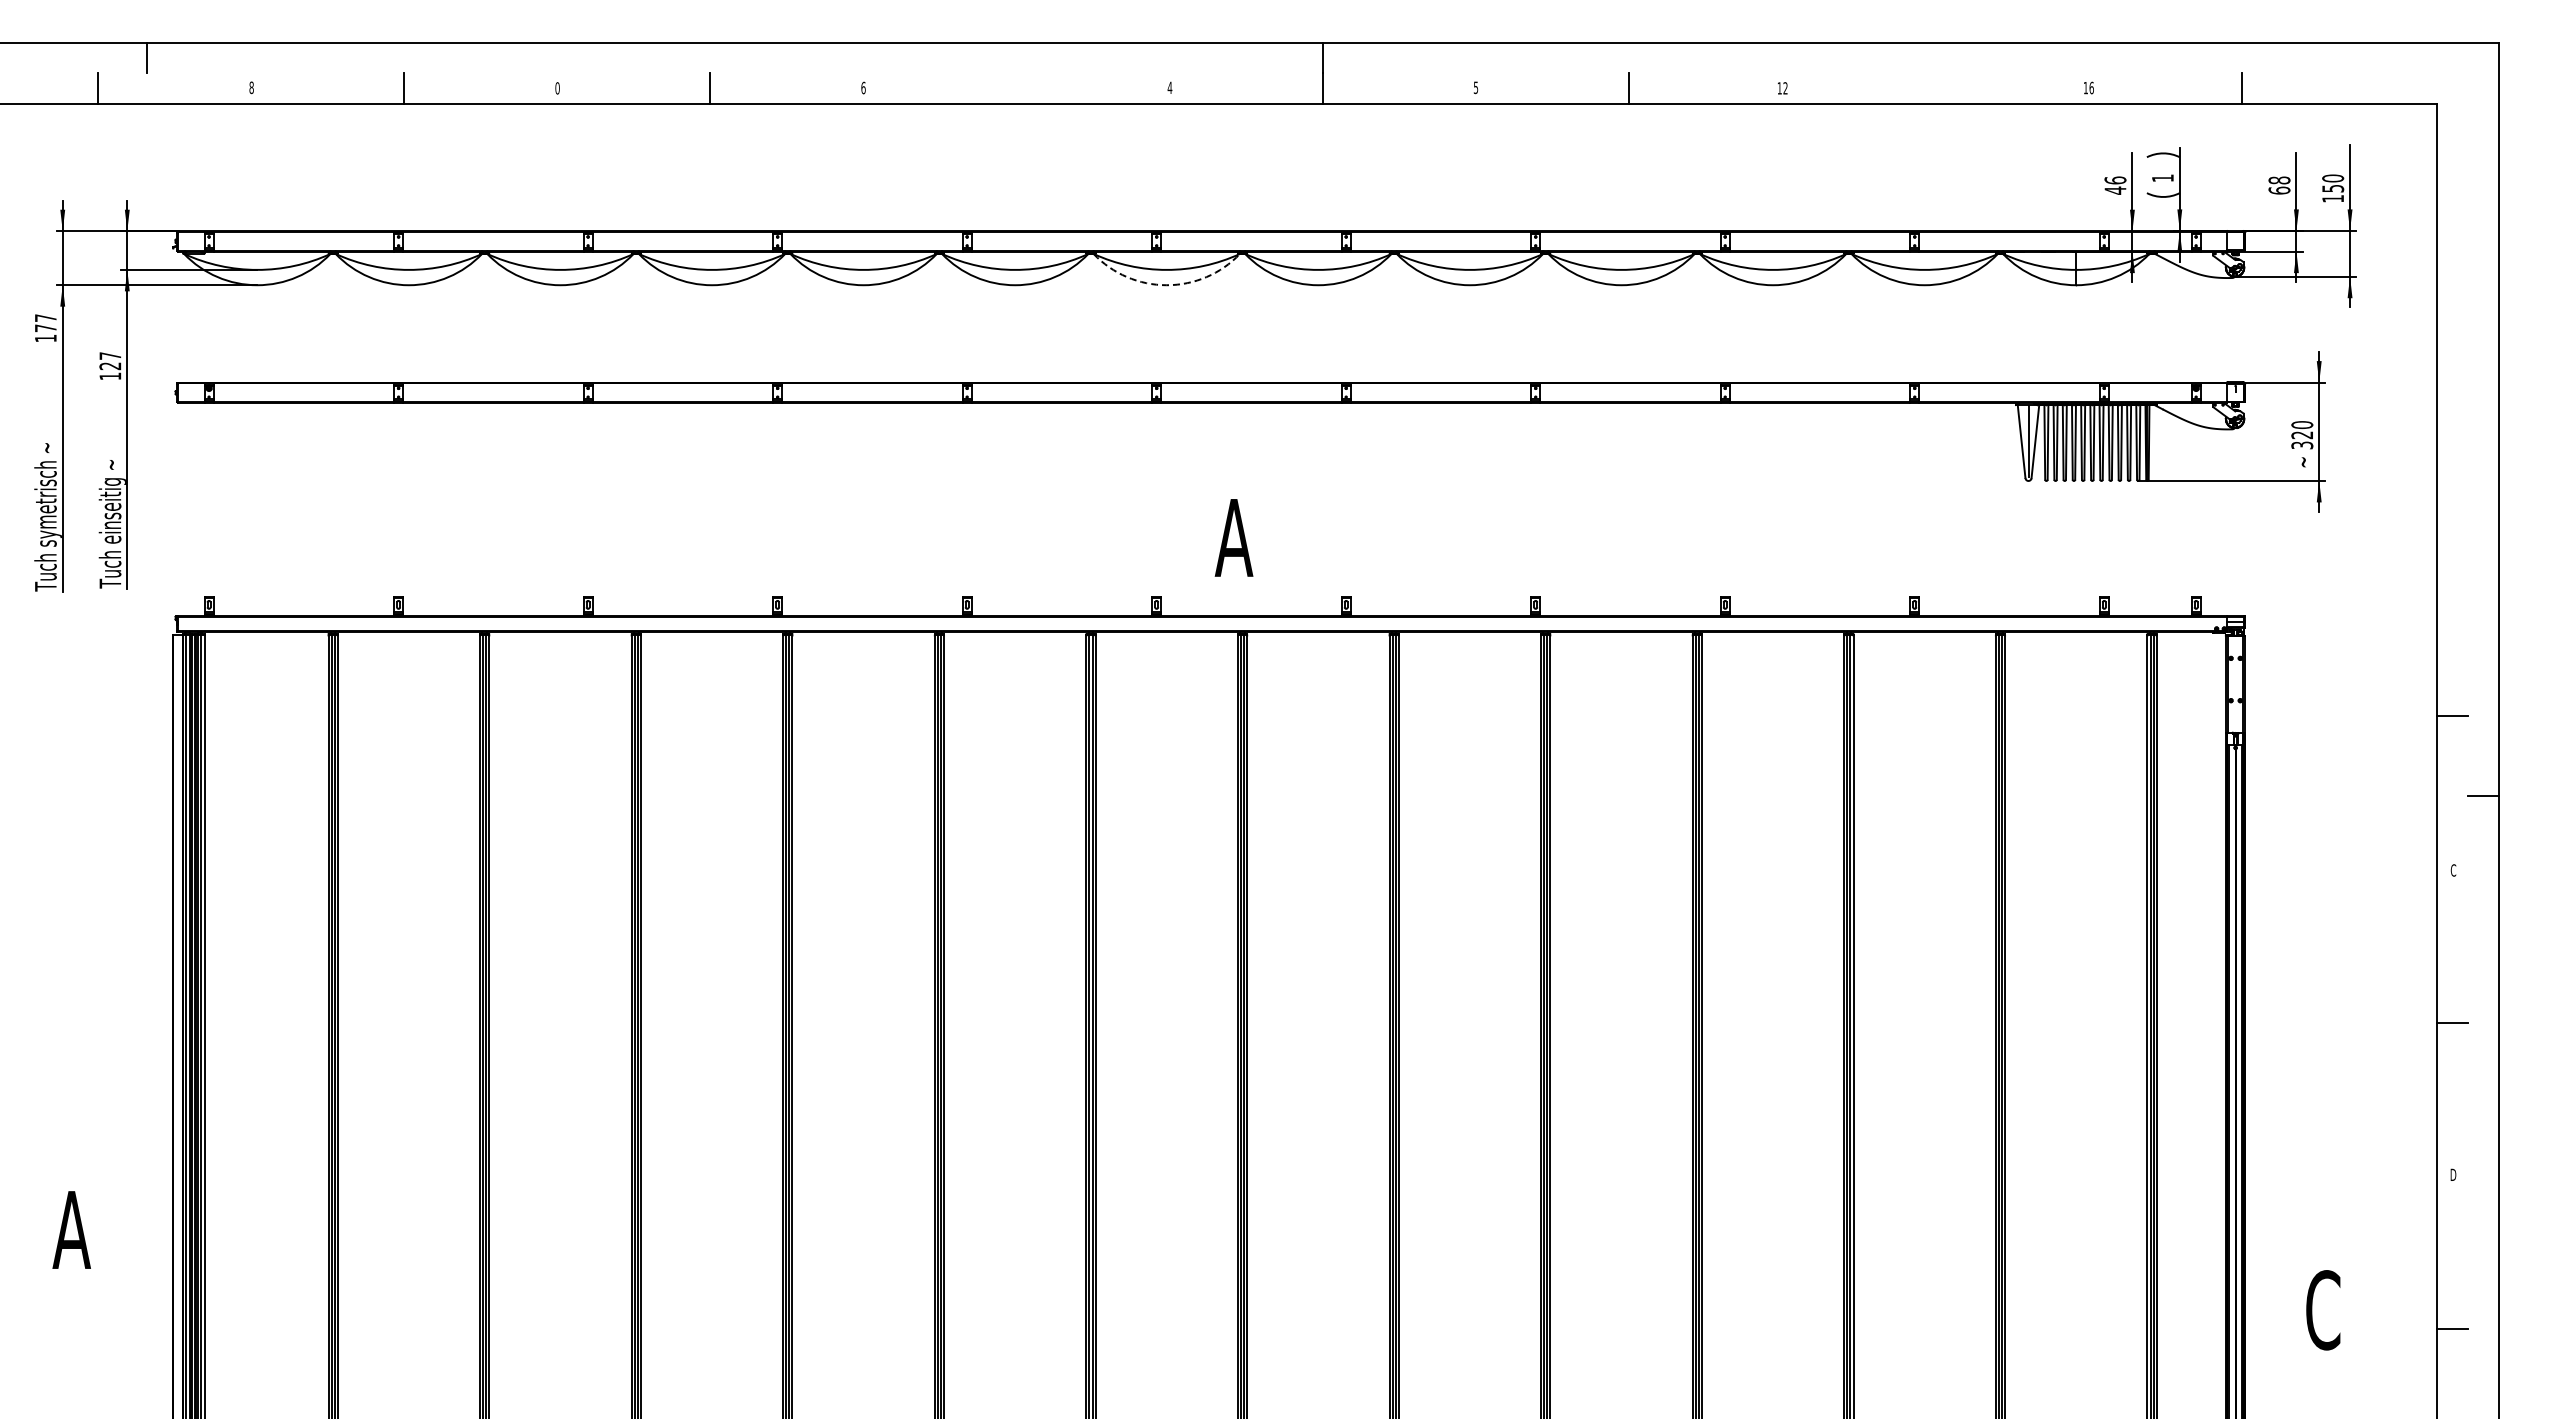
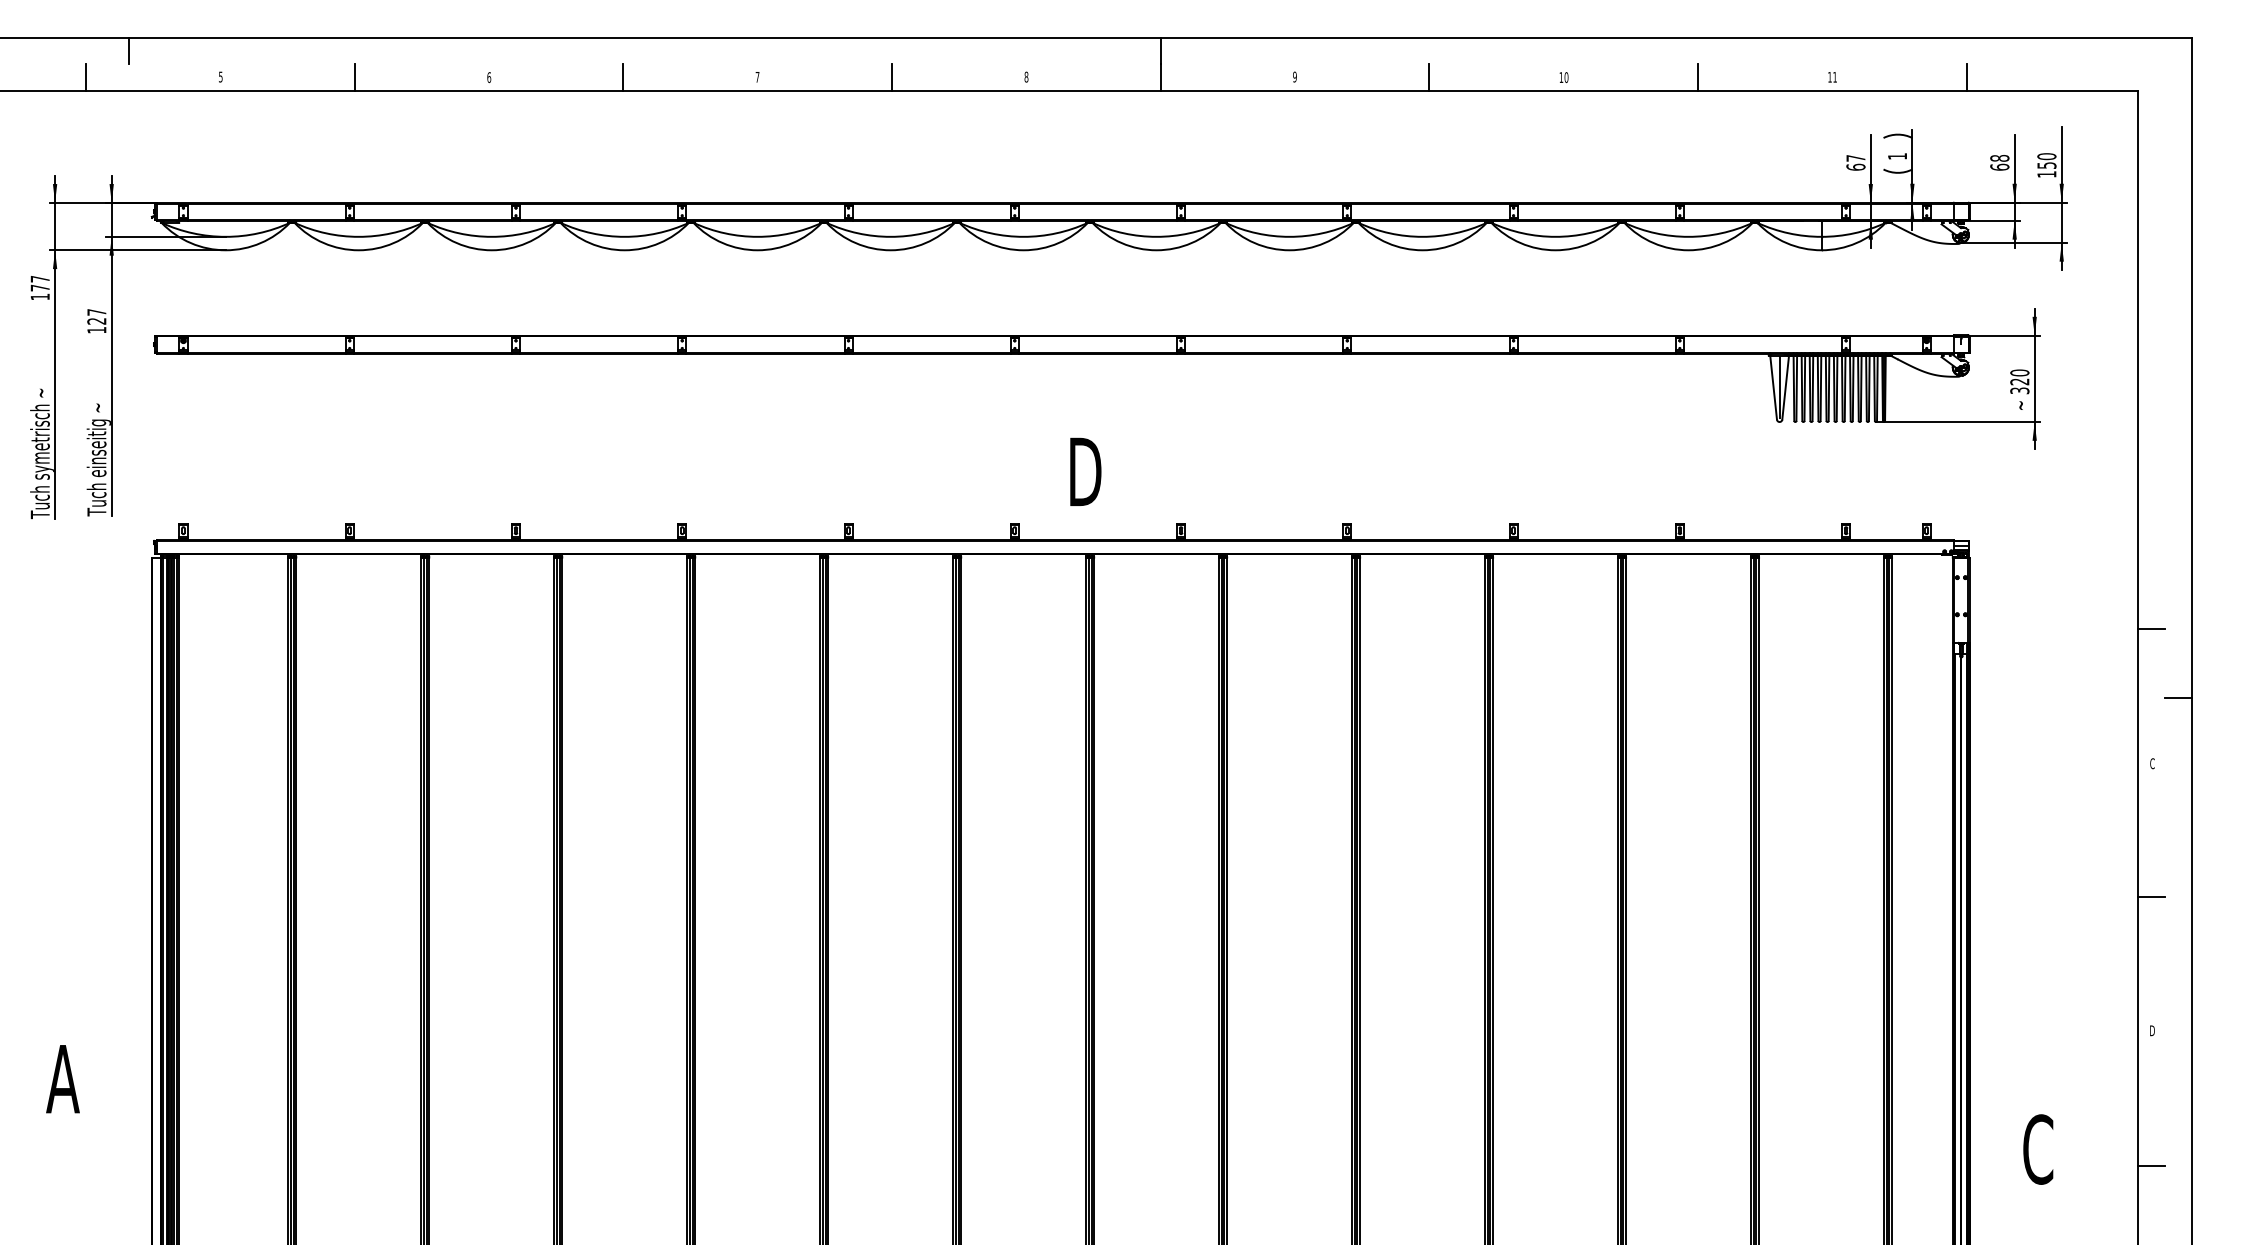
text: (251, 87) -> (220, 76), 8 -> 5
text: (863, 87) -> (757, 76), 6 -> 7
text: (1169, 87) -> (1026, 76), 4 -> 8
text: (1475, 87) -> (1294, 76), 5 -> 9
text: (2091, 87) -> (1834, 76), 16 -> 11
text: (557, 88) -> (489, 77), 0 -> 6
line: (1016, 88) -> (891, 77), added
text: (1785, 88) -> (1566, 77), 12 -> 10
line: (1935, 88) -> (1698, 77), added
text: (2115, 185) -> (1855, 162), 46 -> 67
arc: (1166, 285) -> (1023, 250), dashed -> solid
text: (1234, 537) -> (1083, 471), A -> D

